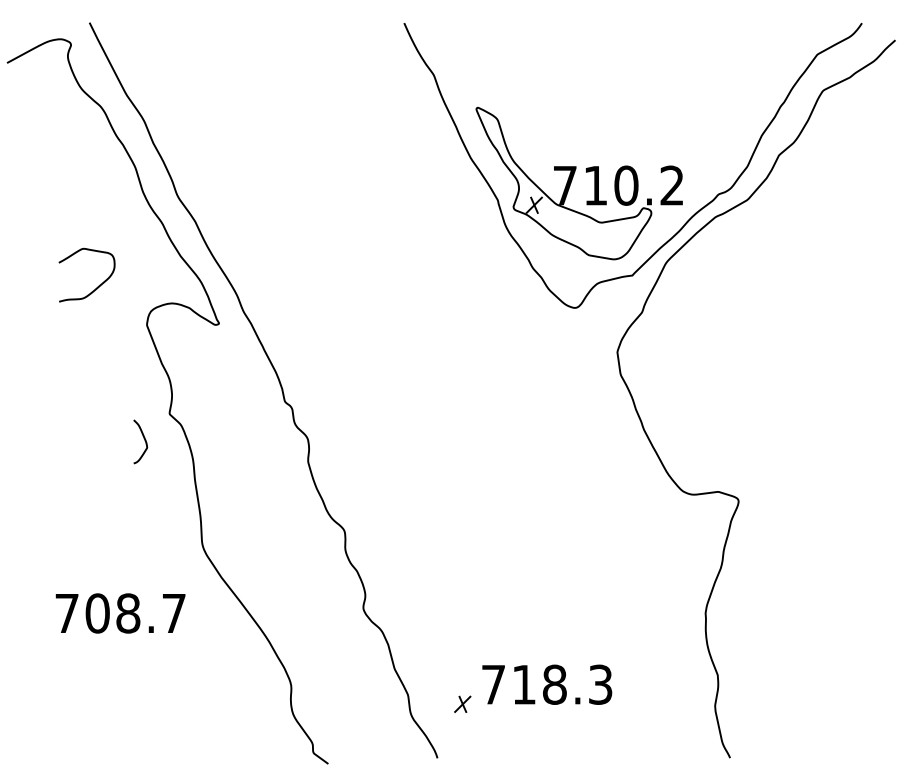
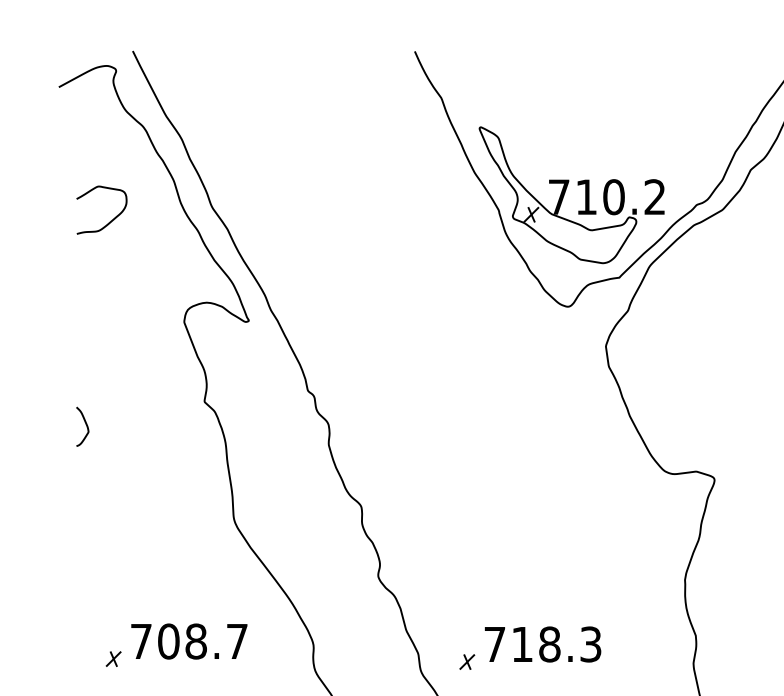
curve: (98, 285) -> (112, 219), moved
curve: (144, 440) -> (86, 425), moved
text: (120, 613) -> (189, 641), moved
part: (67, 700) -> (113, 658), added

